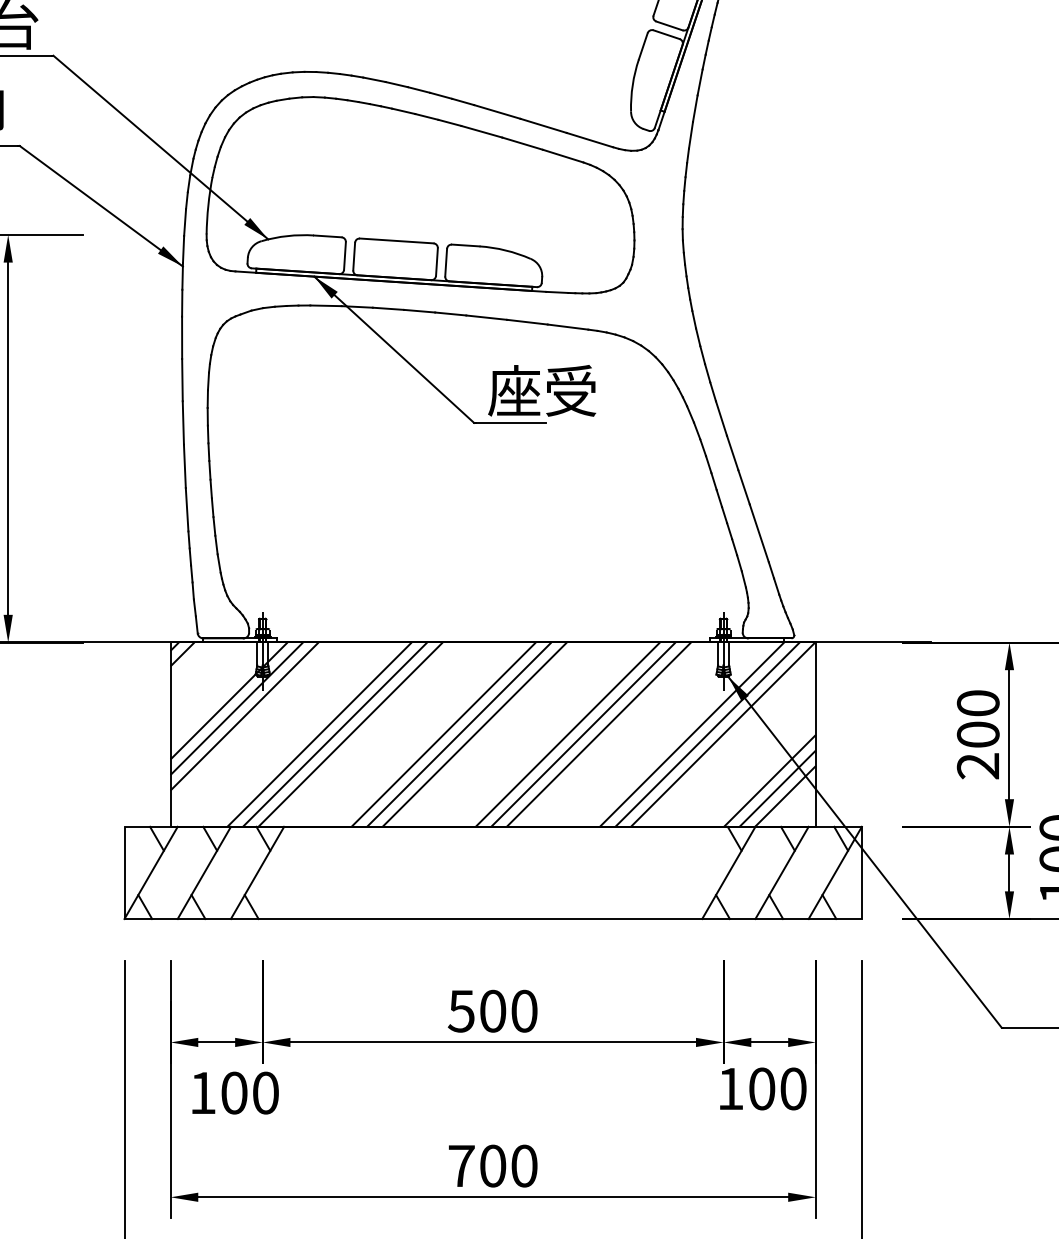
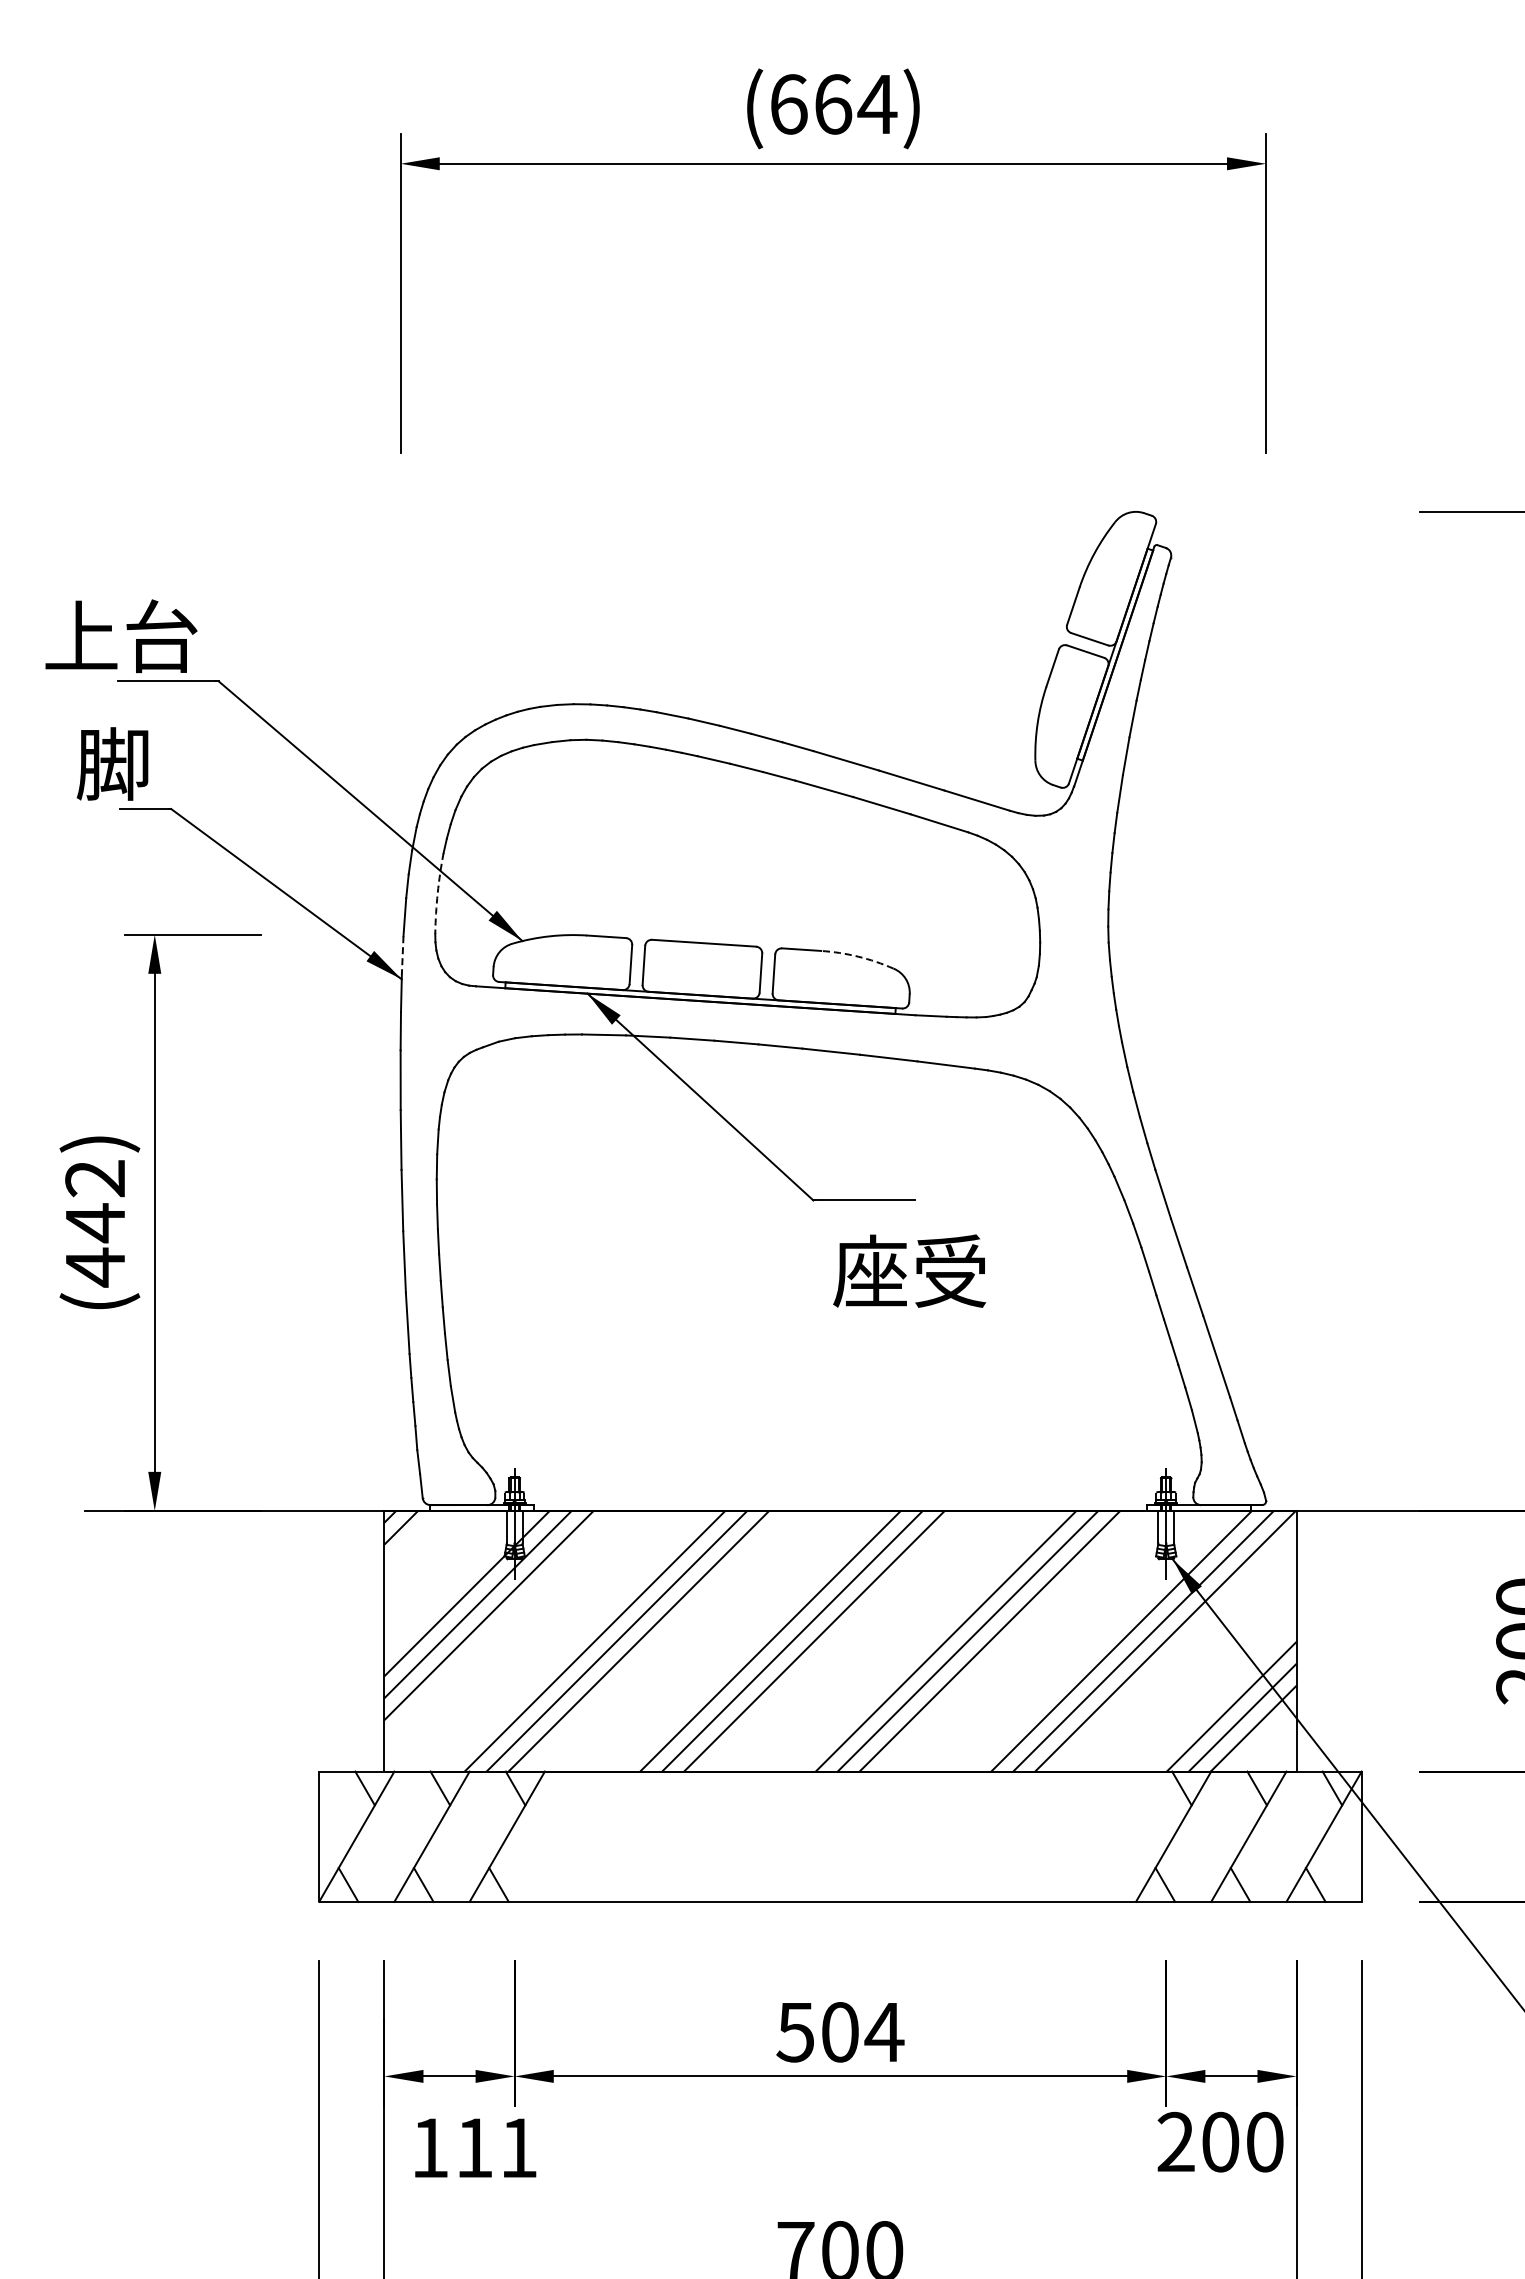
arc: (208, 205) -> (437, 893), solid -> dashed
line: (183, 249) -> (402, 955), solid -> dashed
arc: (505, 250) -> (858, 956), solid -> dashed
text: (542, 390) -> (909, 1270), moved
text: (524, 1011) -> (884, 2032), 500 -> 504
text: (730, 1088) -> (1175, 2141), 100 -> 200
text: (249, 1092) -> (496, 2147), 100 -> 111

